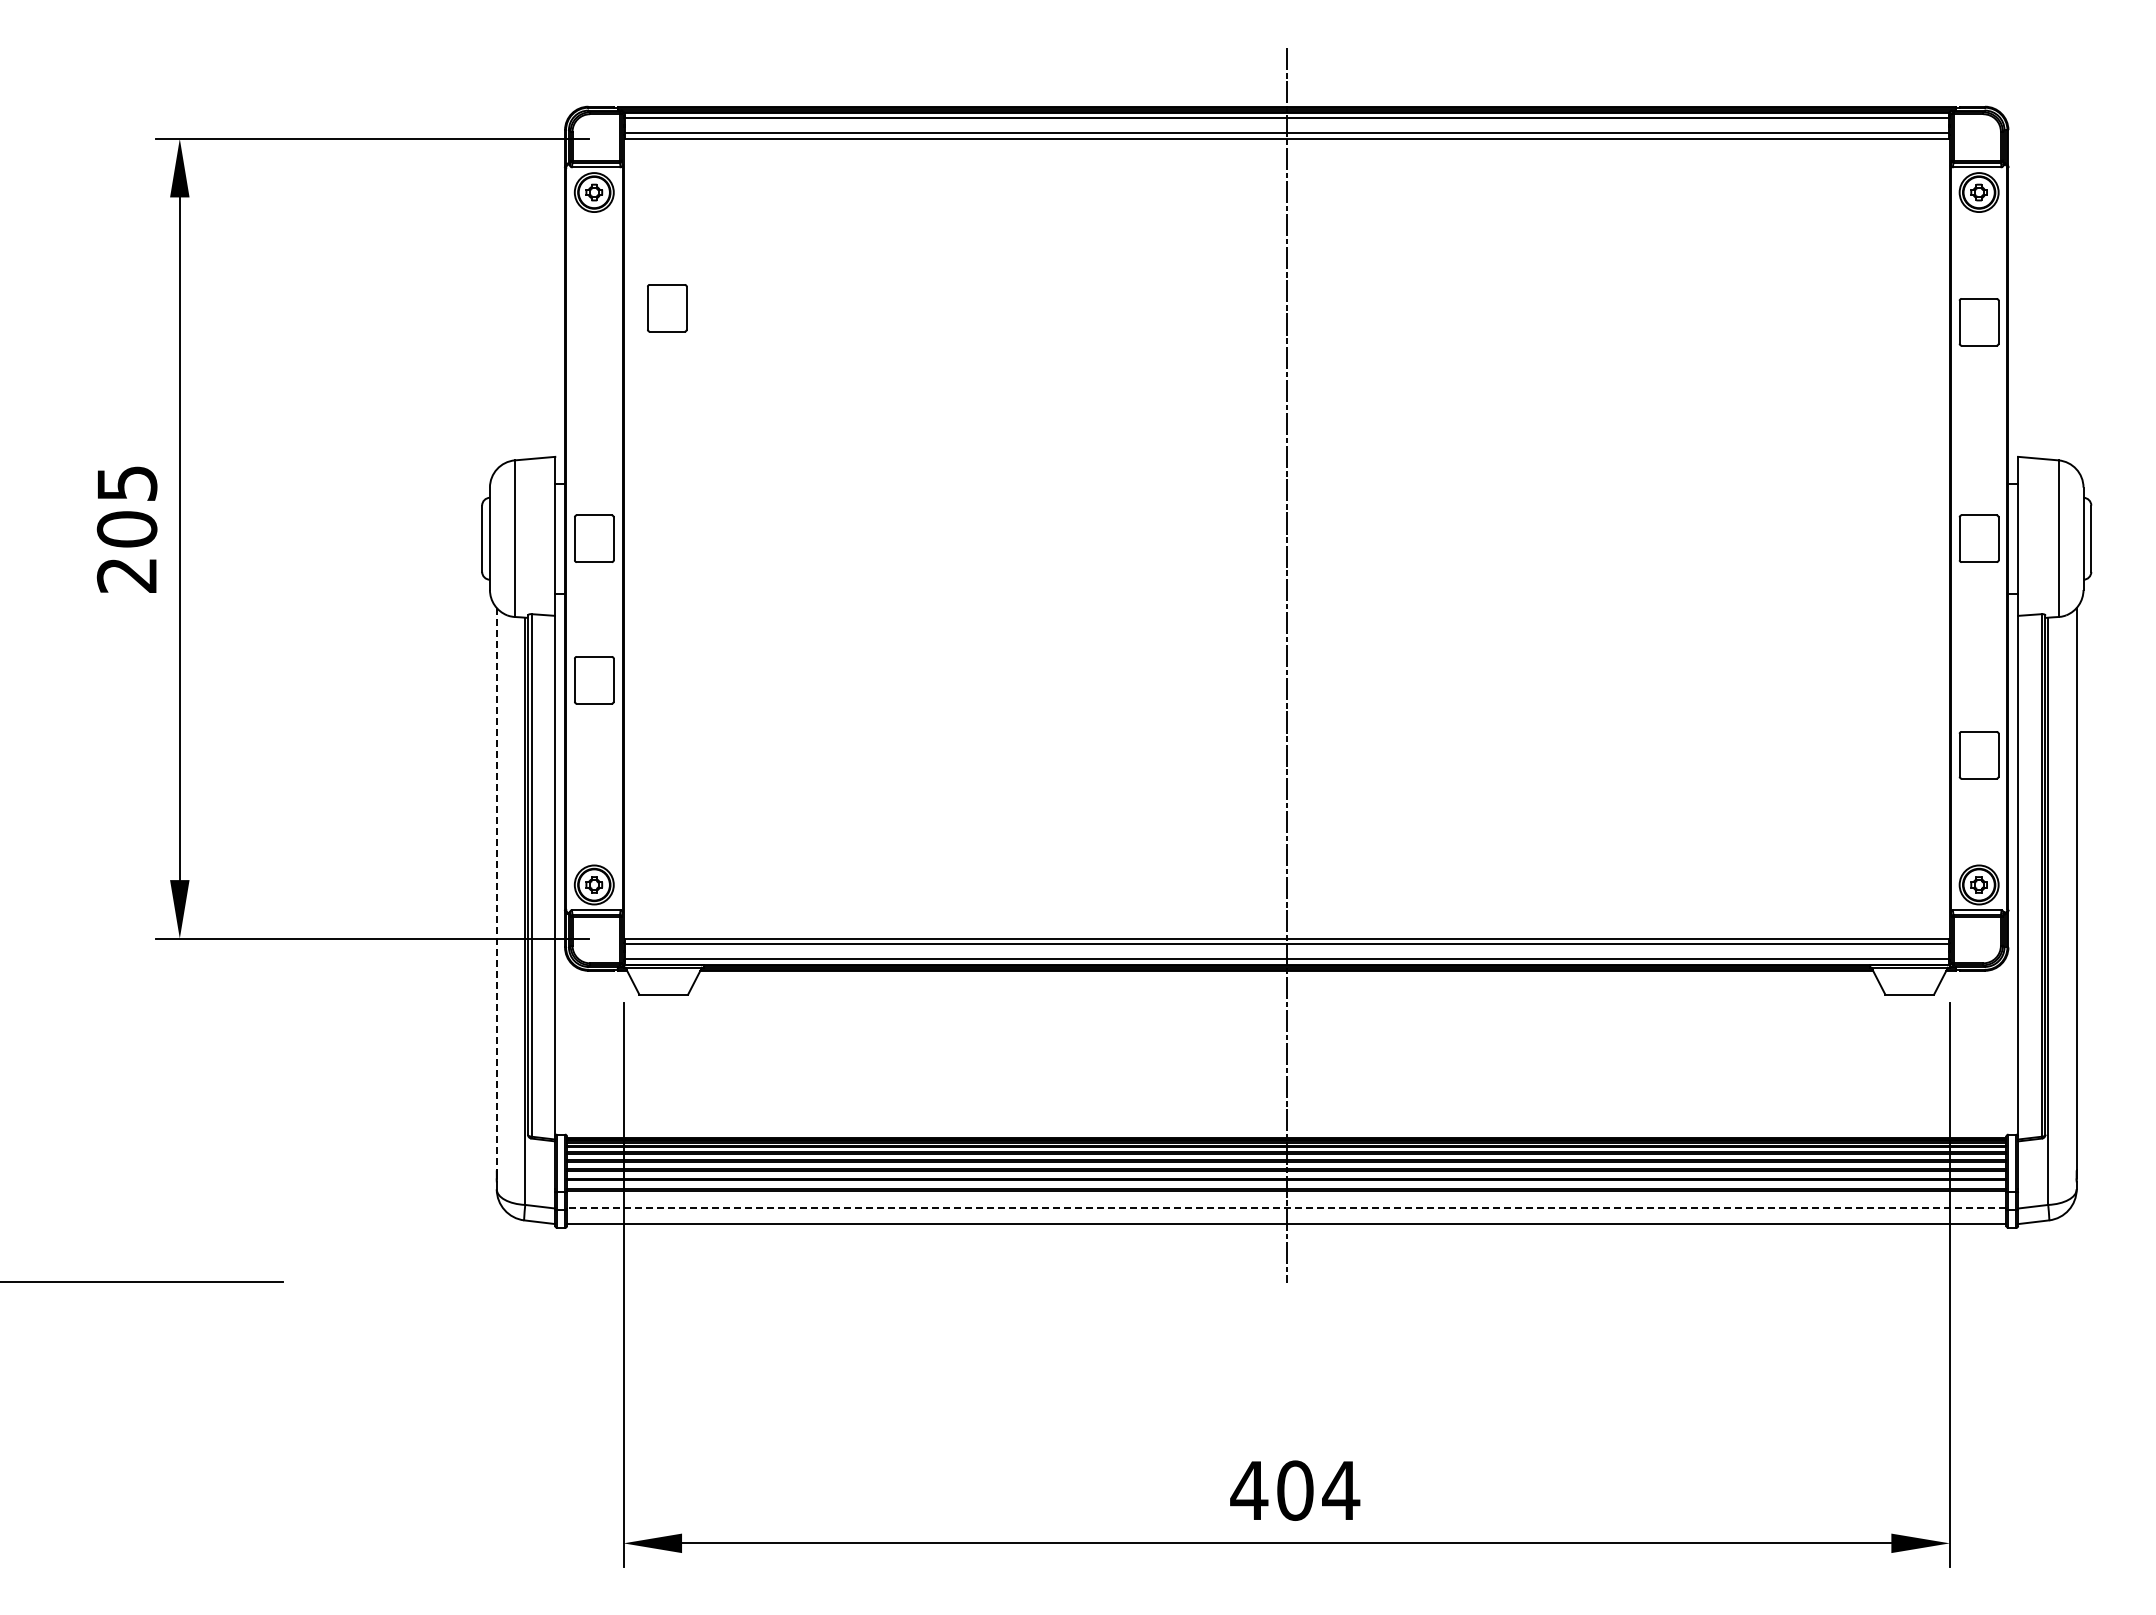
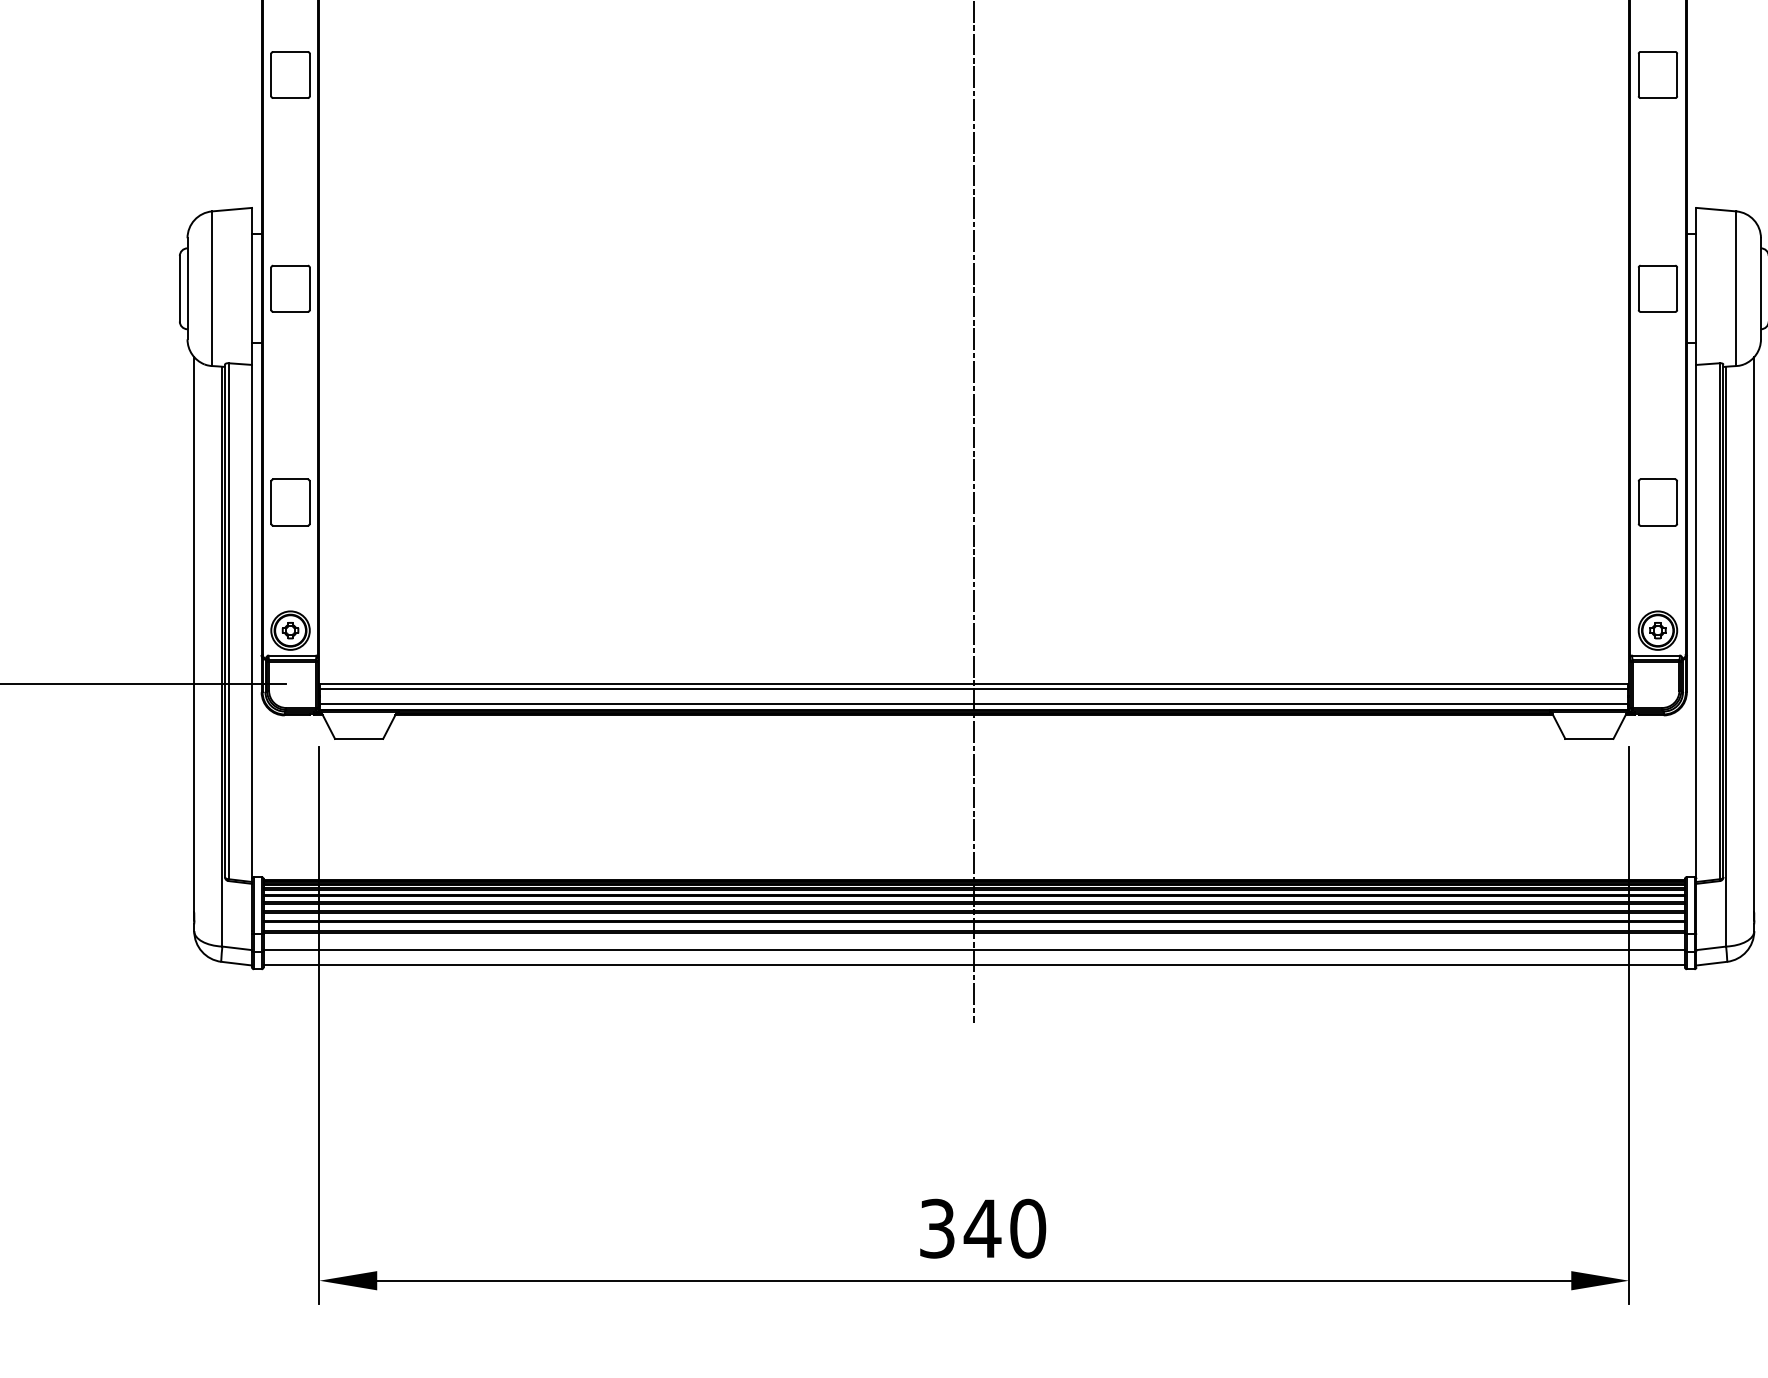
part: (667, 308) -> (290, 75), moved
part: (594, 680) -> (290, 502), moved
line: (496, 889) -> (193, 635), dashed -> solid
line: (1286, 1208) -> (974, 950), dashed -> solid
text: (1295, 1490) -> (982, 1228), 404 -> 340

